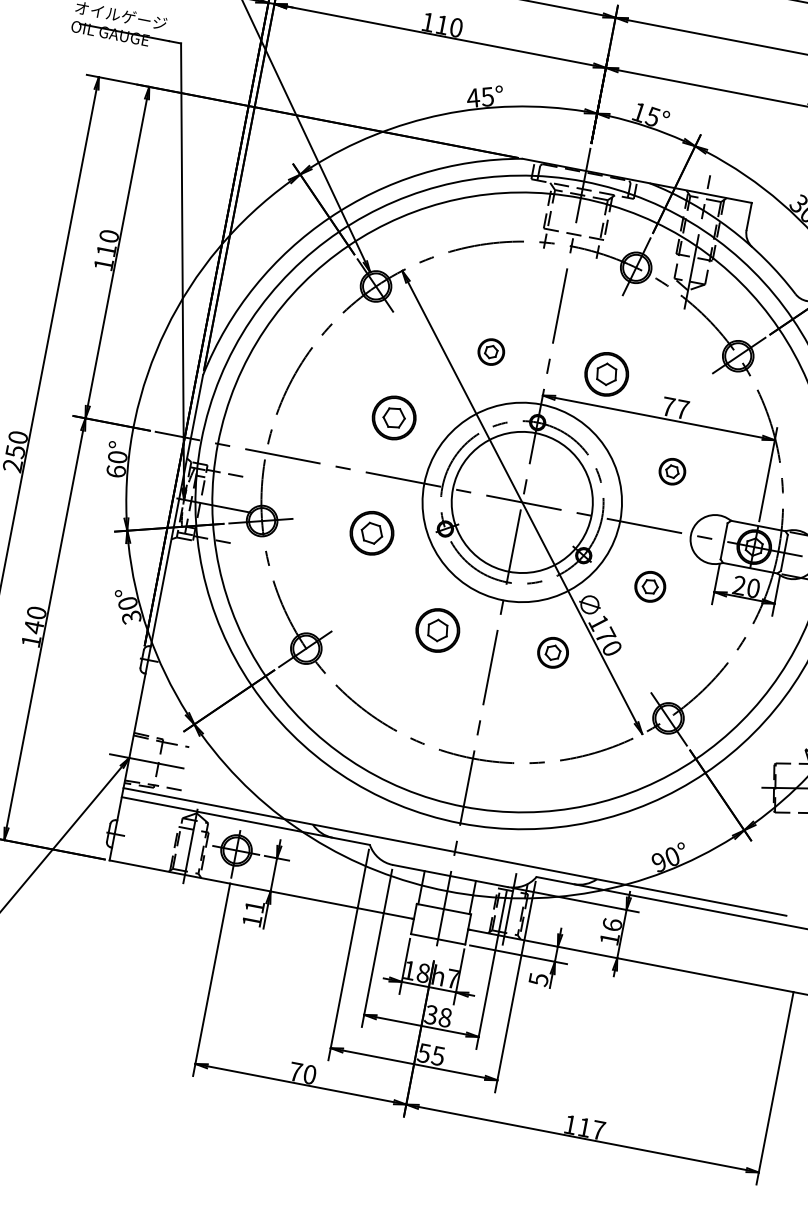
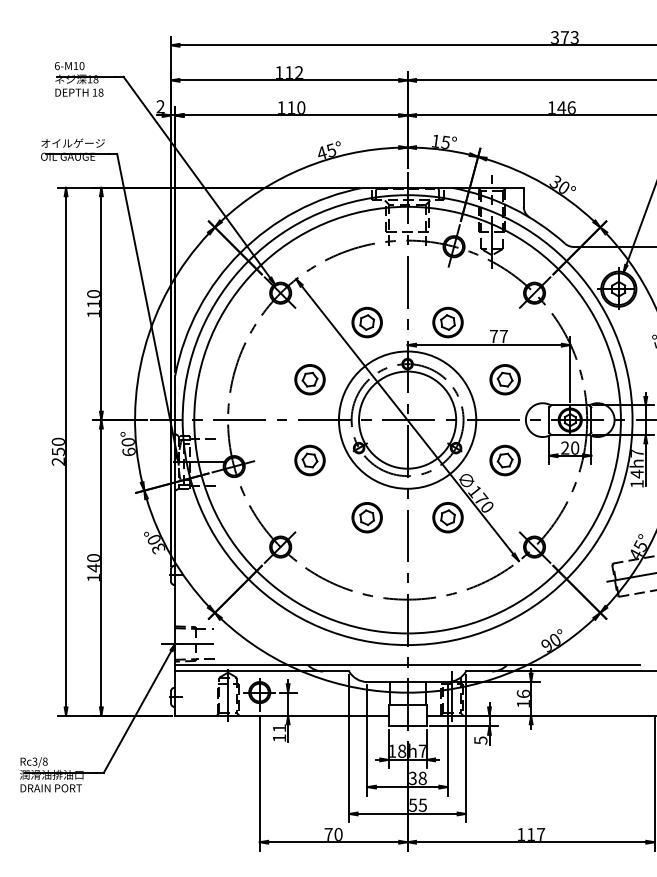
part: (490, 351) -> (366, 322), size x1.67
part: (671, 471) -> (504, 379), size x1.67
part: (649, 586) -> (504, 460), size x1.43
part: (552, 652) -> (447, 517), size x1.43

